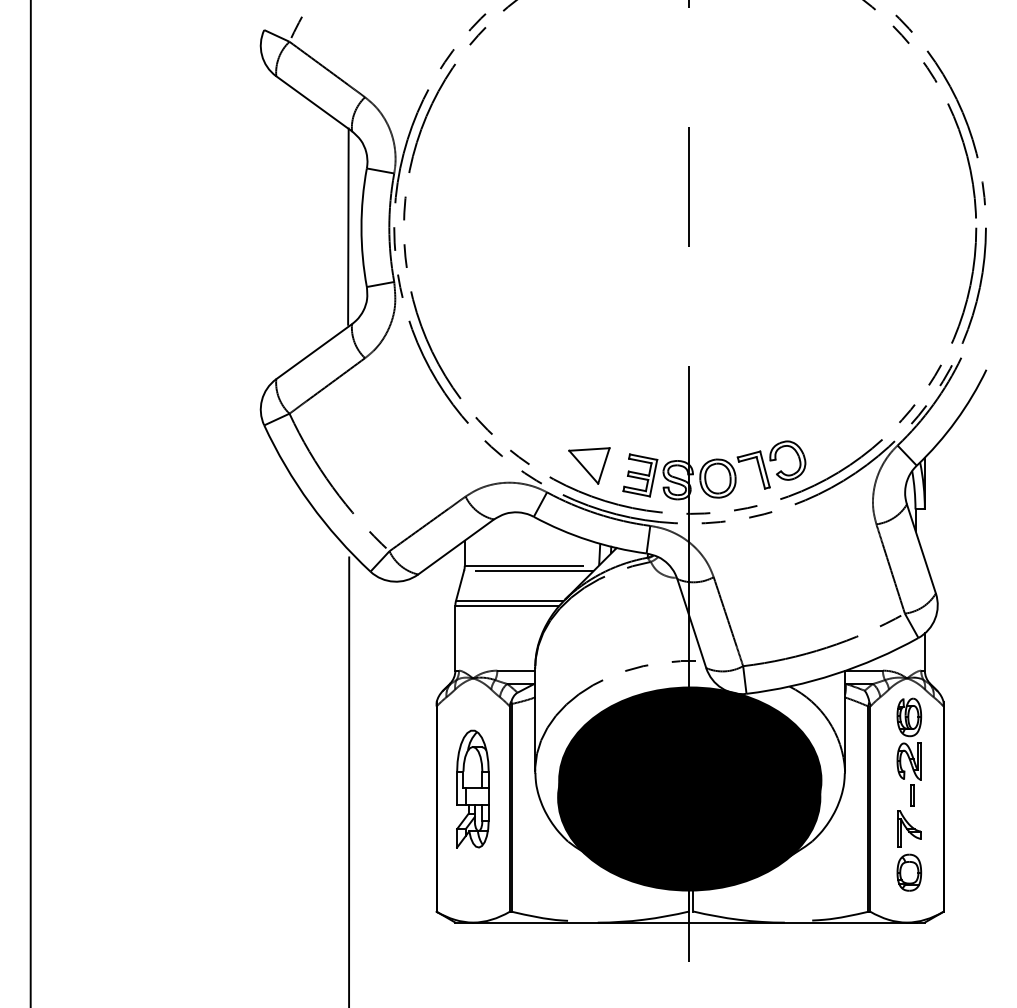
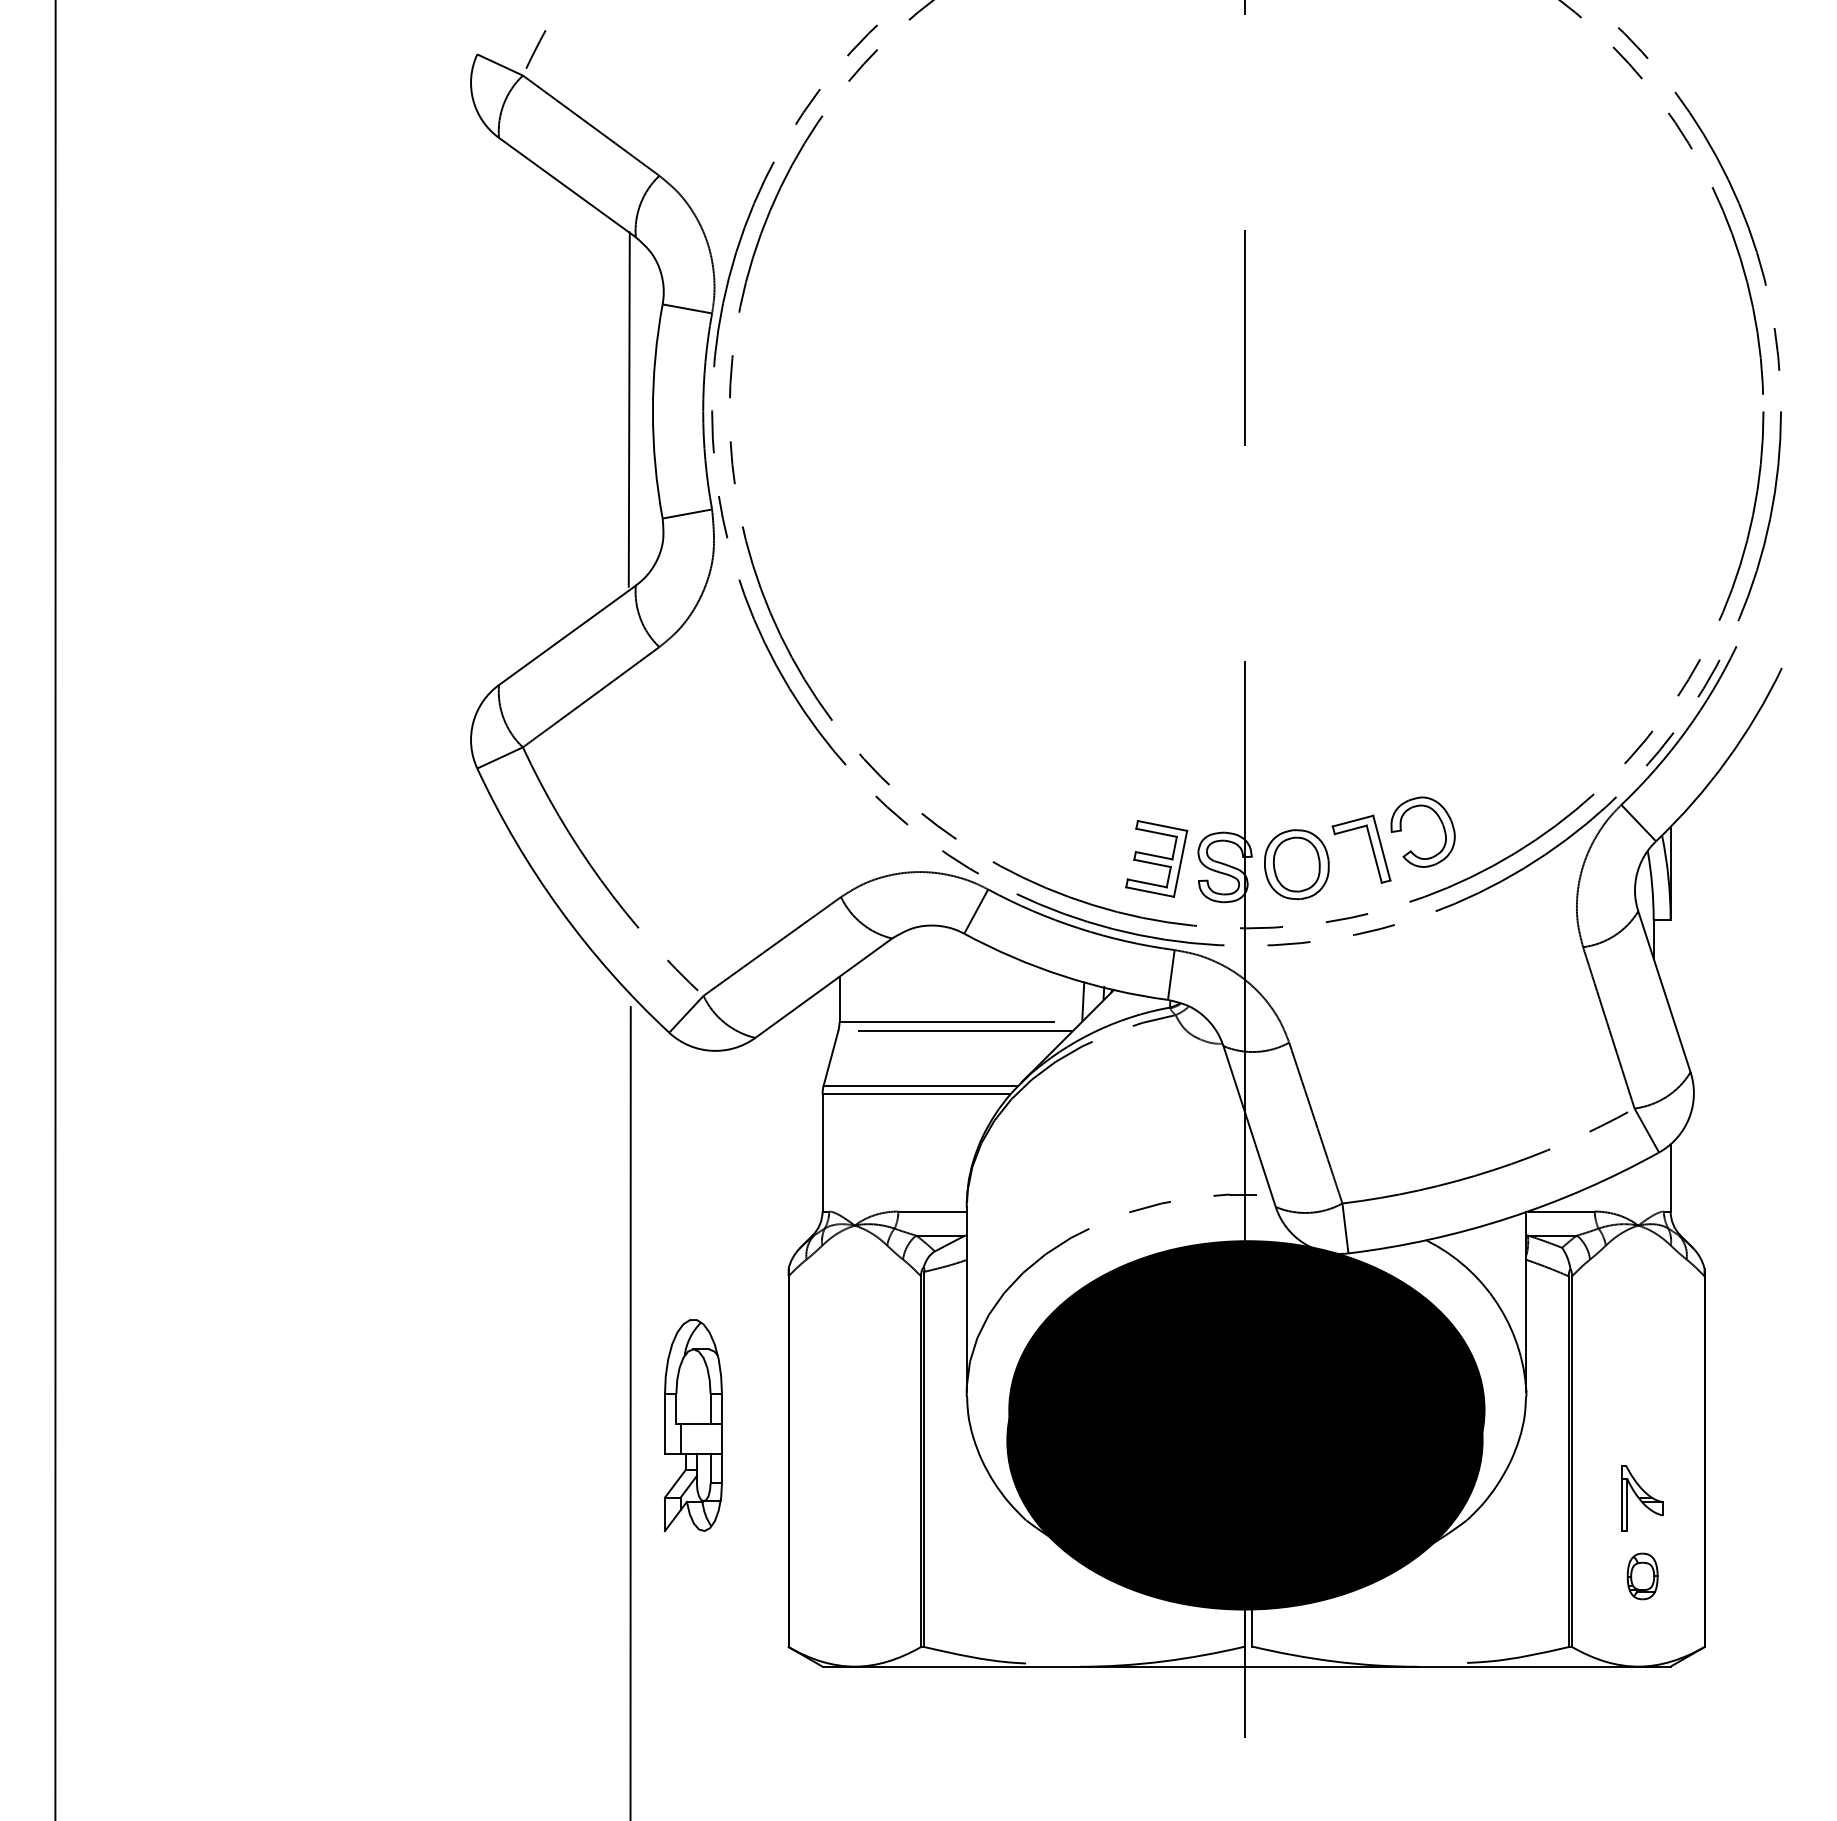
part: (589, 465) -> (1064, 840), removed
part: (909, 751) -> (1642, 1357), removed
part: (472, 788) -> (692, 1424), moved
part: (909, 872) -> (1642, 1576), size x0.7

